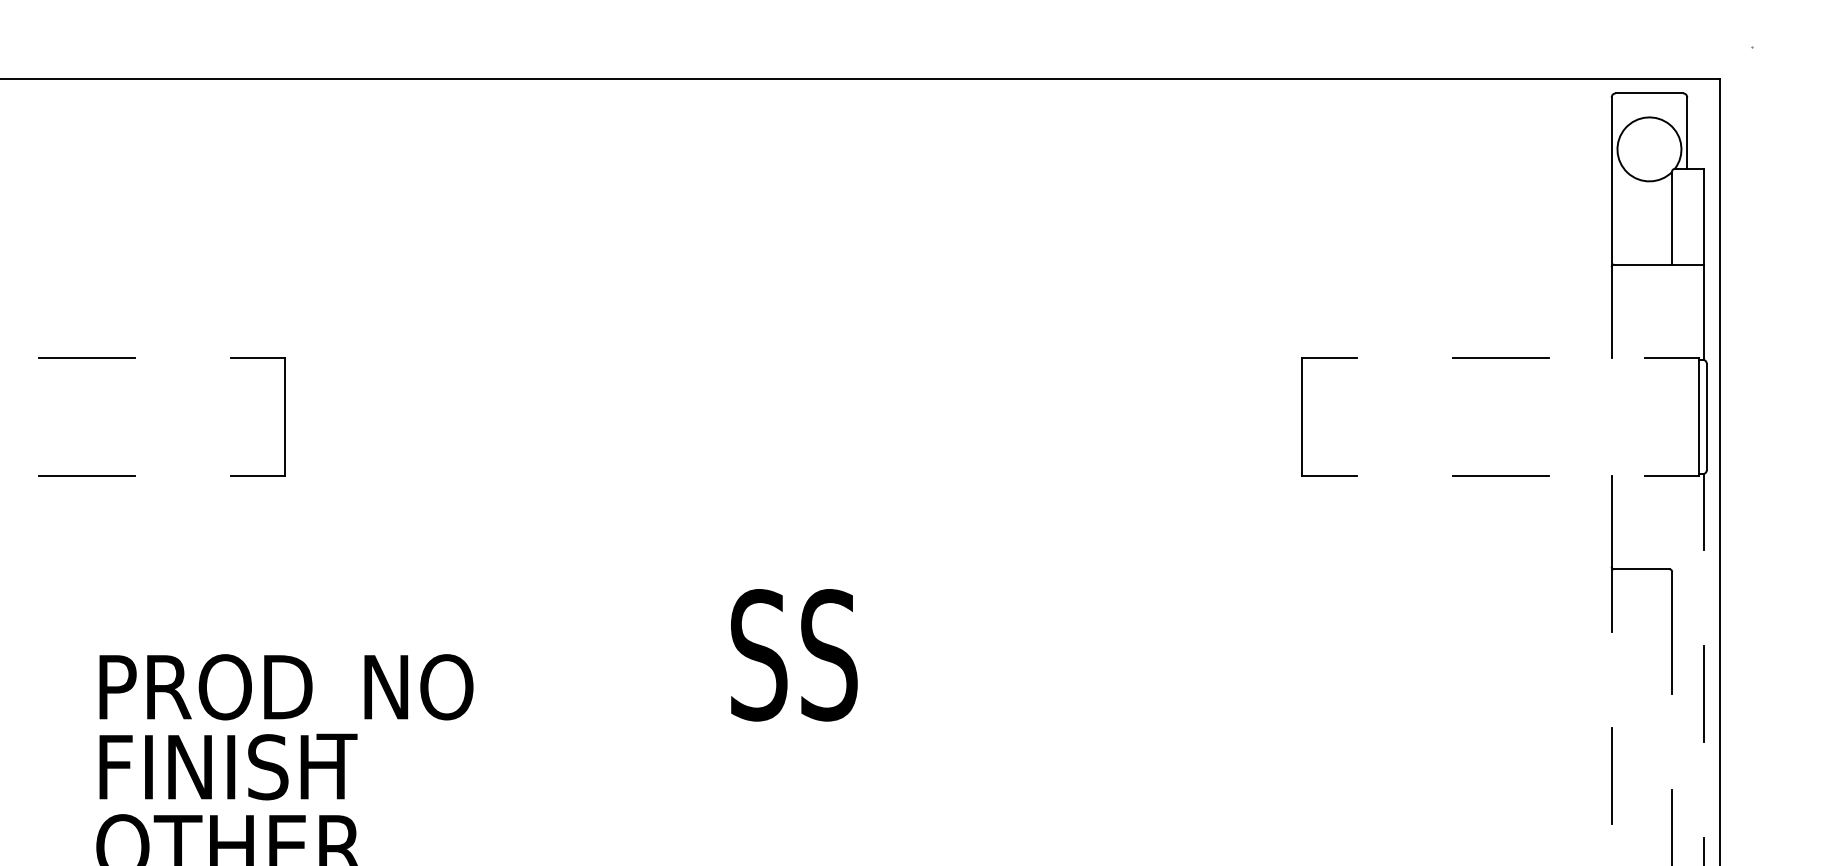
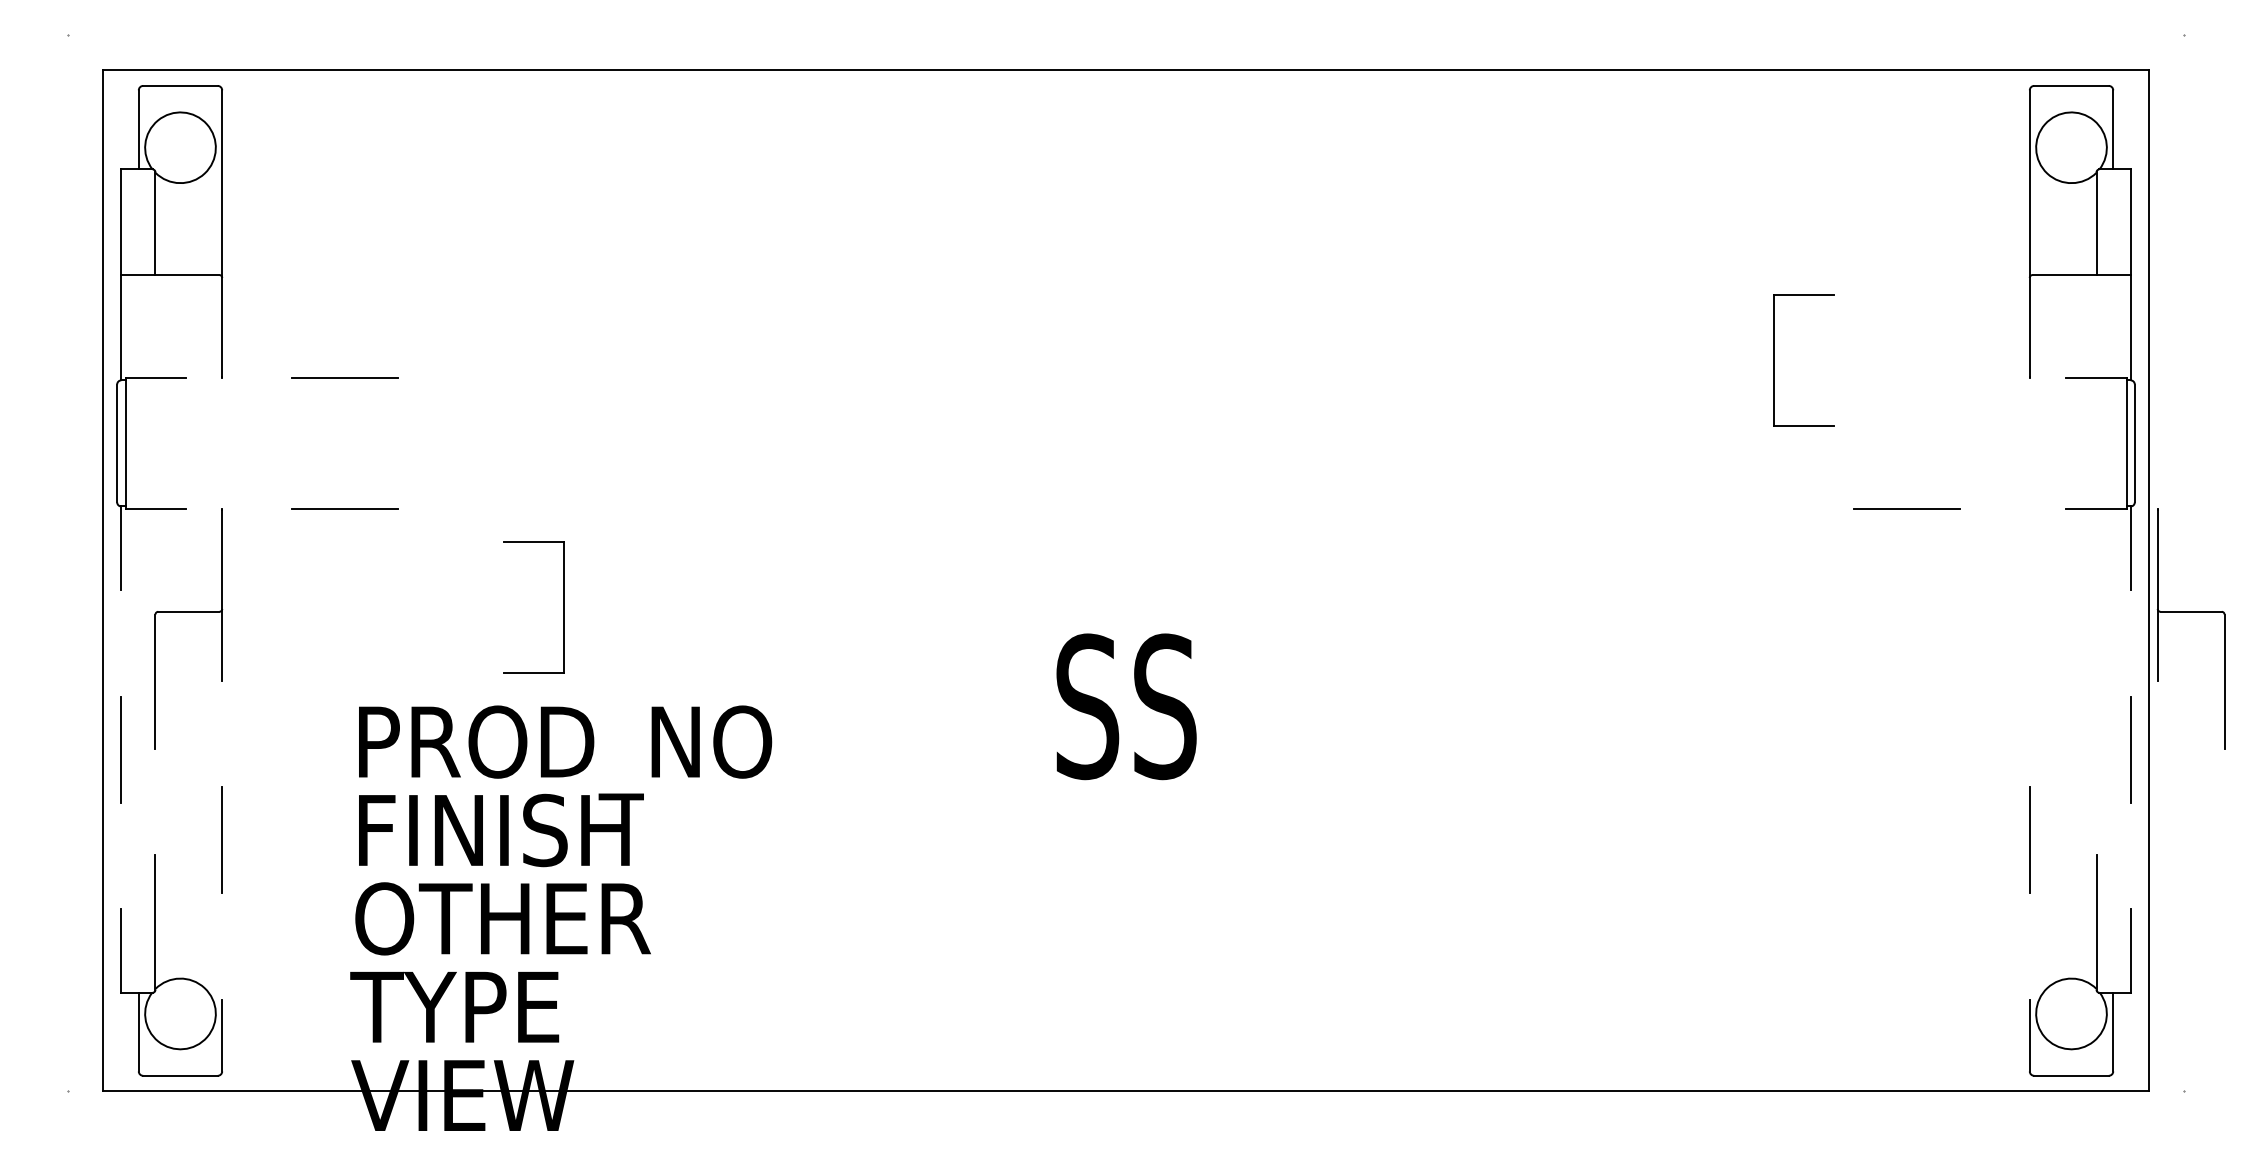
line: (1501, 357) -> (1907, 377), removed
part: (284, 417) -> (563, 607), moved
part: (1302, 417) -> (1774, 360), moved
part: (1641, 569) -> (2190, 612), moved

